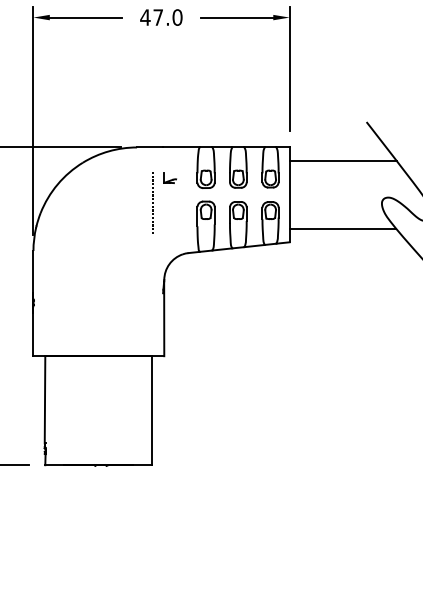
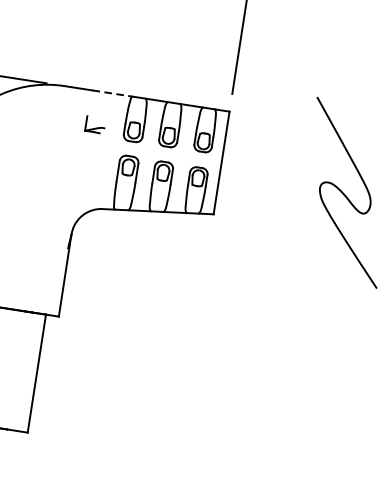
line: (181, 147) -> (112, 93), solid -> dashed
line: (342, 161) -> (284, 135), removed
part: (169, 177) -> (94, 124), size x1.4
line: (152, 203) -> (71, 149), removed
line: (342, 228) -> (273, 208), removed

